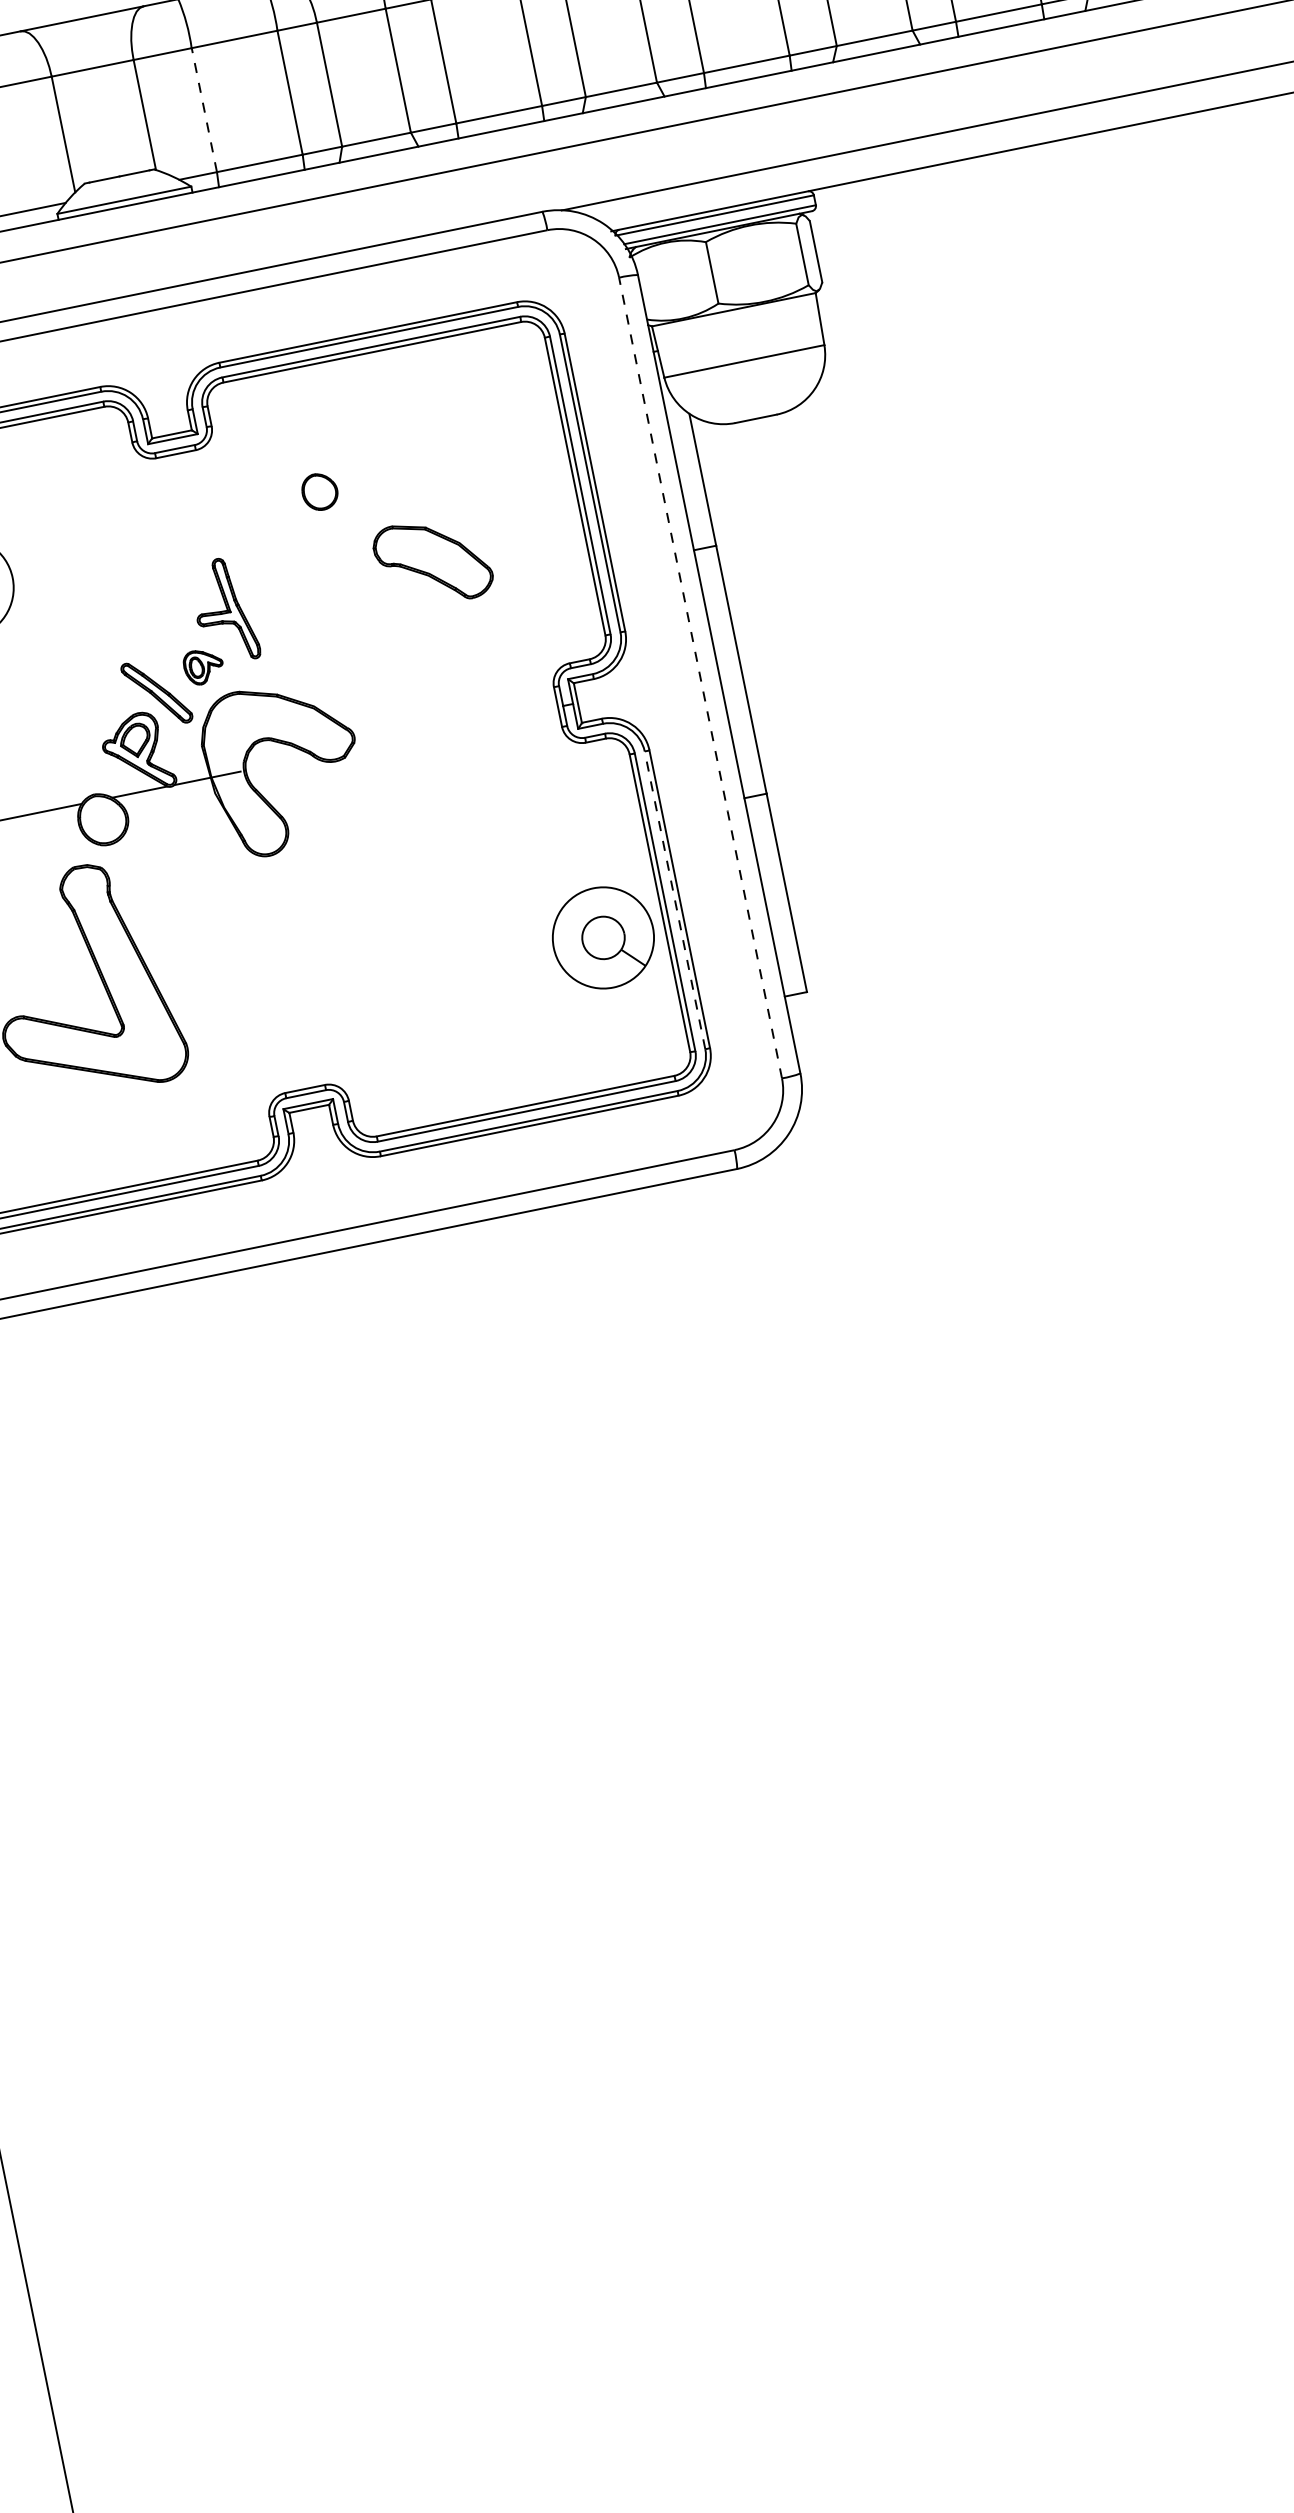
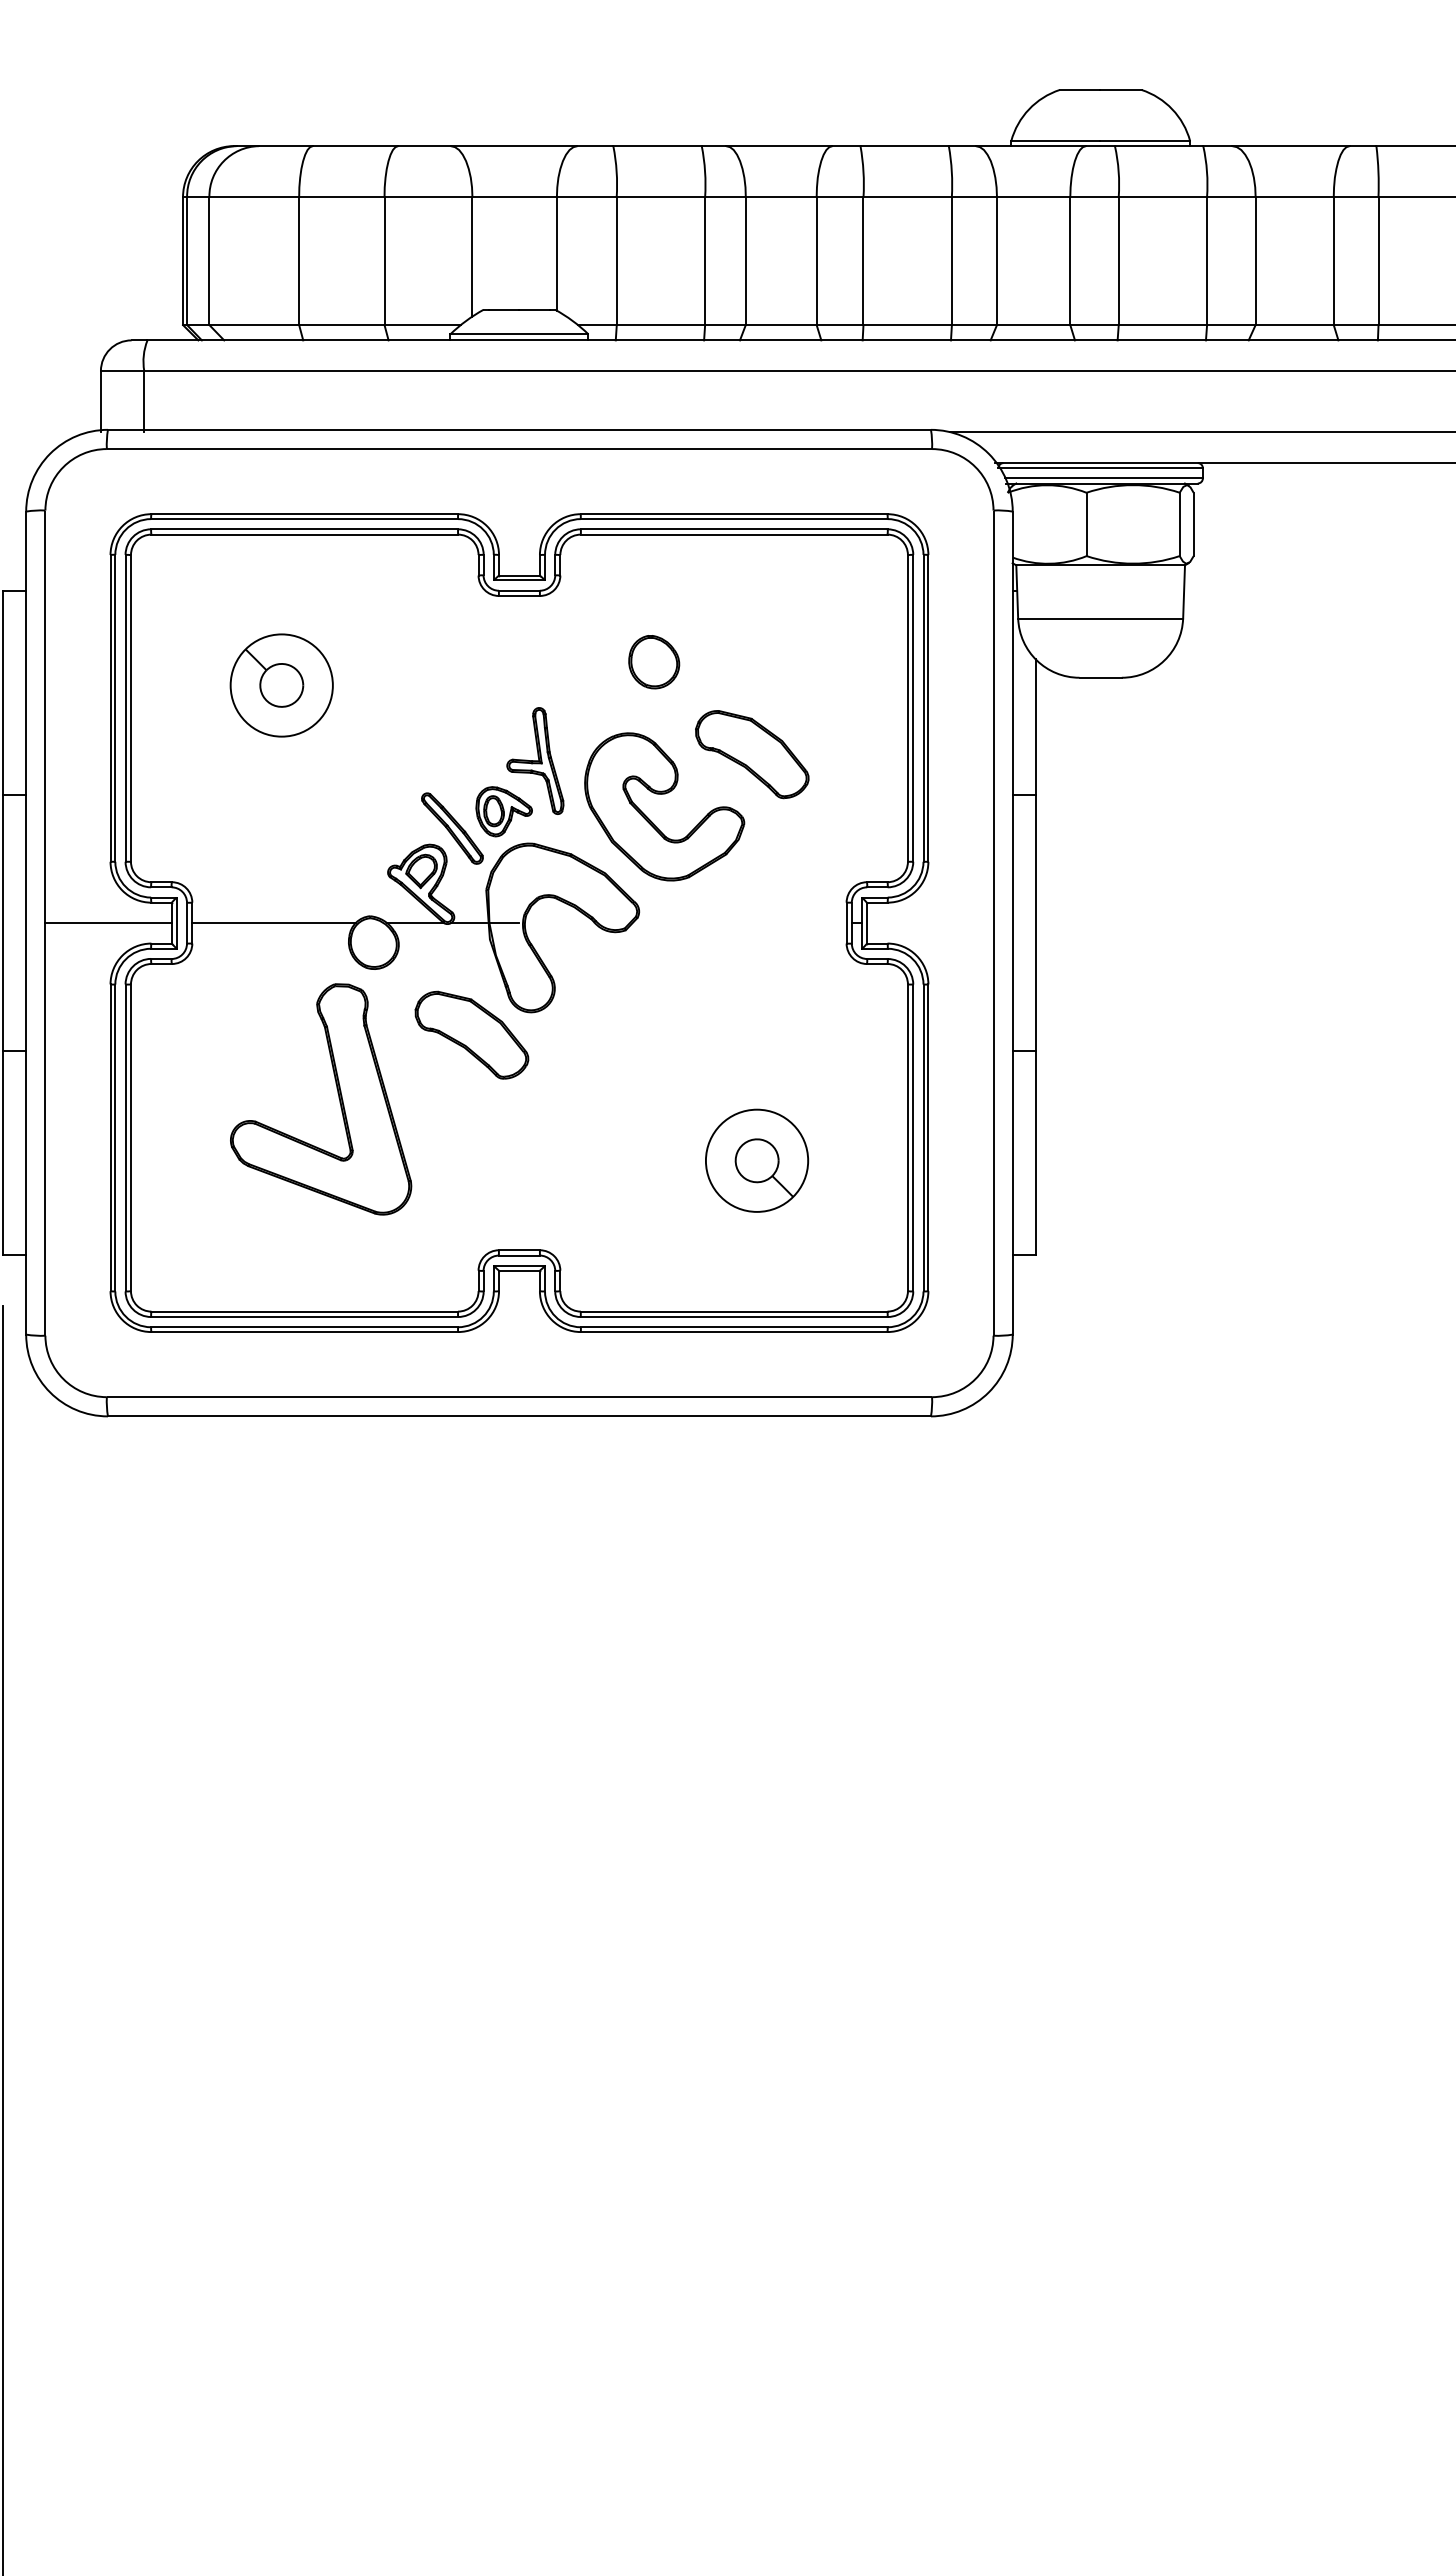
line: (204, 110) -> (616, 261), dashed -> solid
part: (320, 492) -> (654, 662), size x1.43
part: (355, 618) -> (664, 794), added
part: (203, 666) -> (503, 811), size x1.43
line: (700, 678) -> (993, 923), dashed -> solid
part: (216, 889) -> (471, 1034), added
line: (674, 899) -> (923, 1137), dashed -> solid
part: (603, 937) -> (757, 1160), moved

